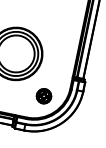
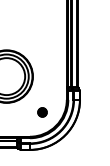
part: (44, 96) -> (42, 112), size x0.6

